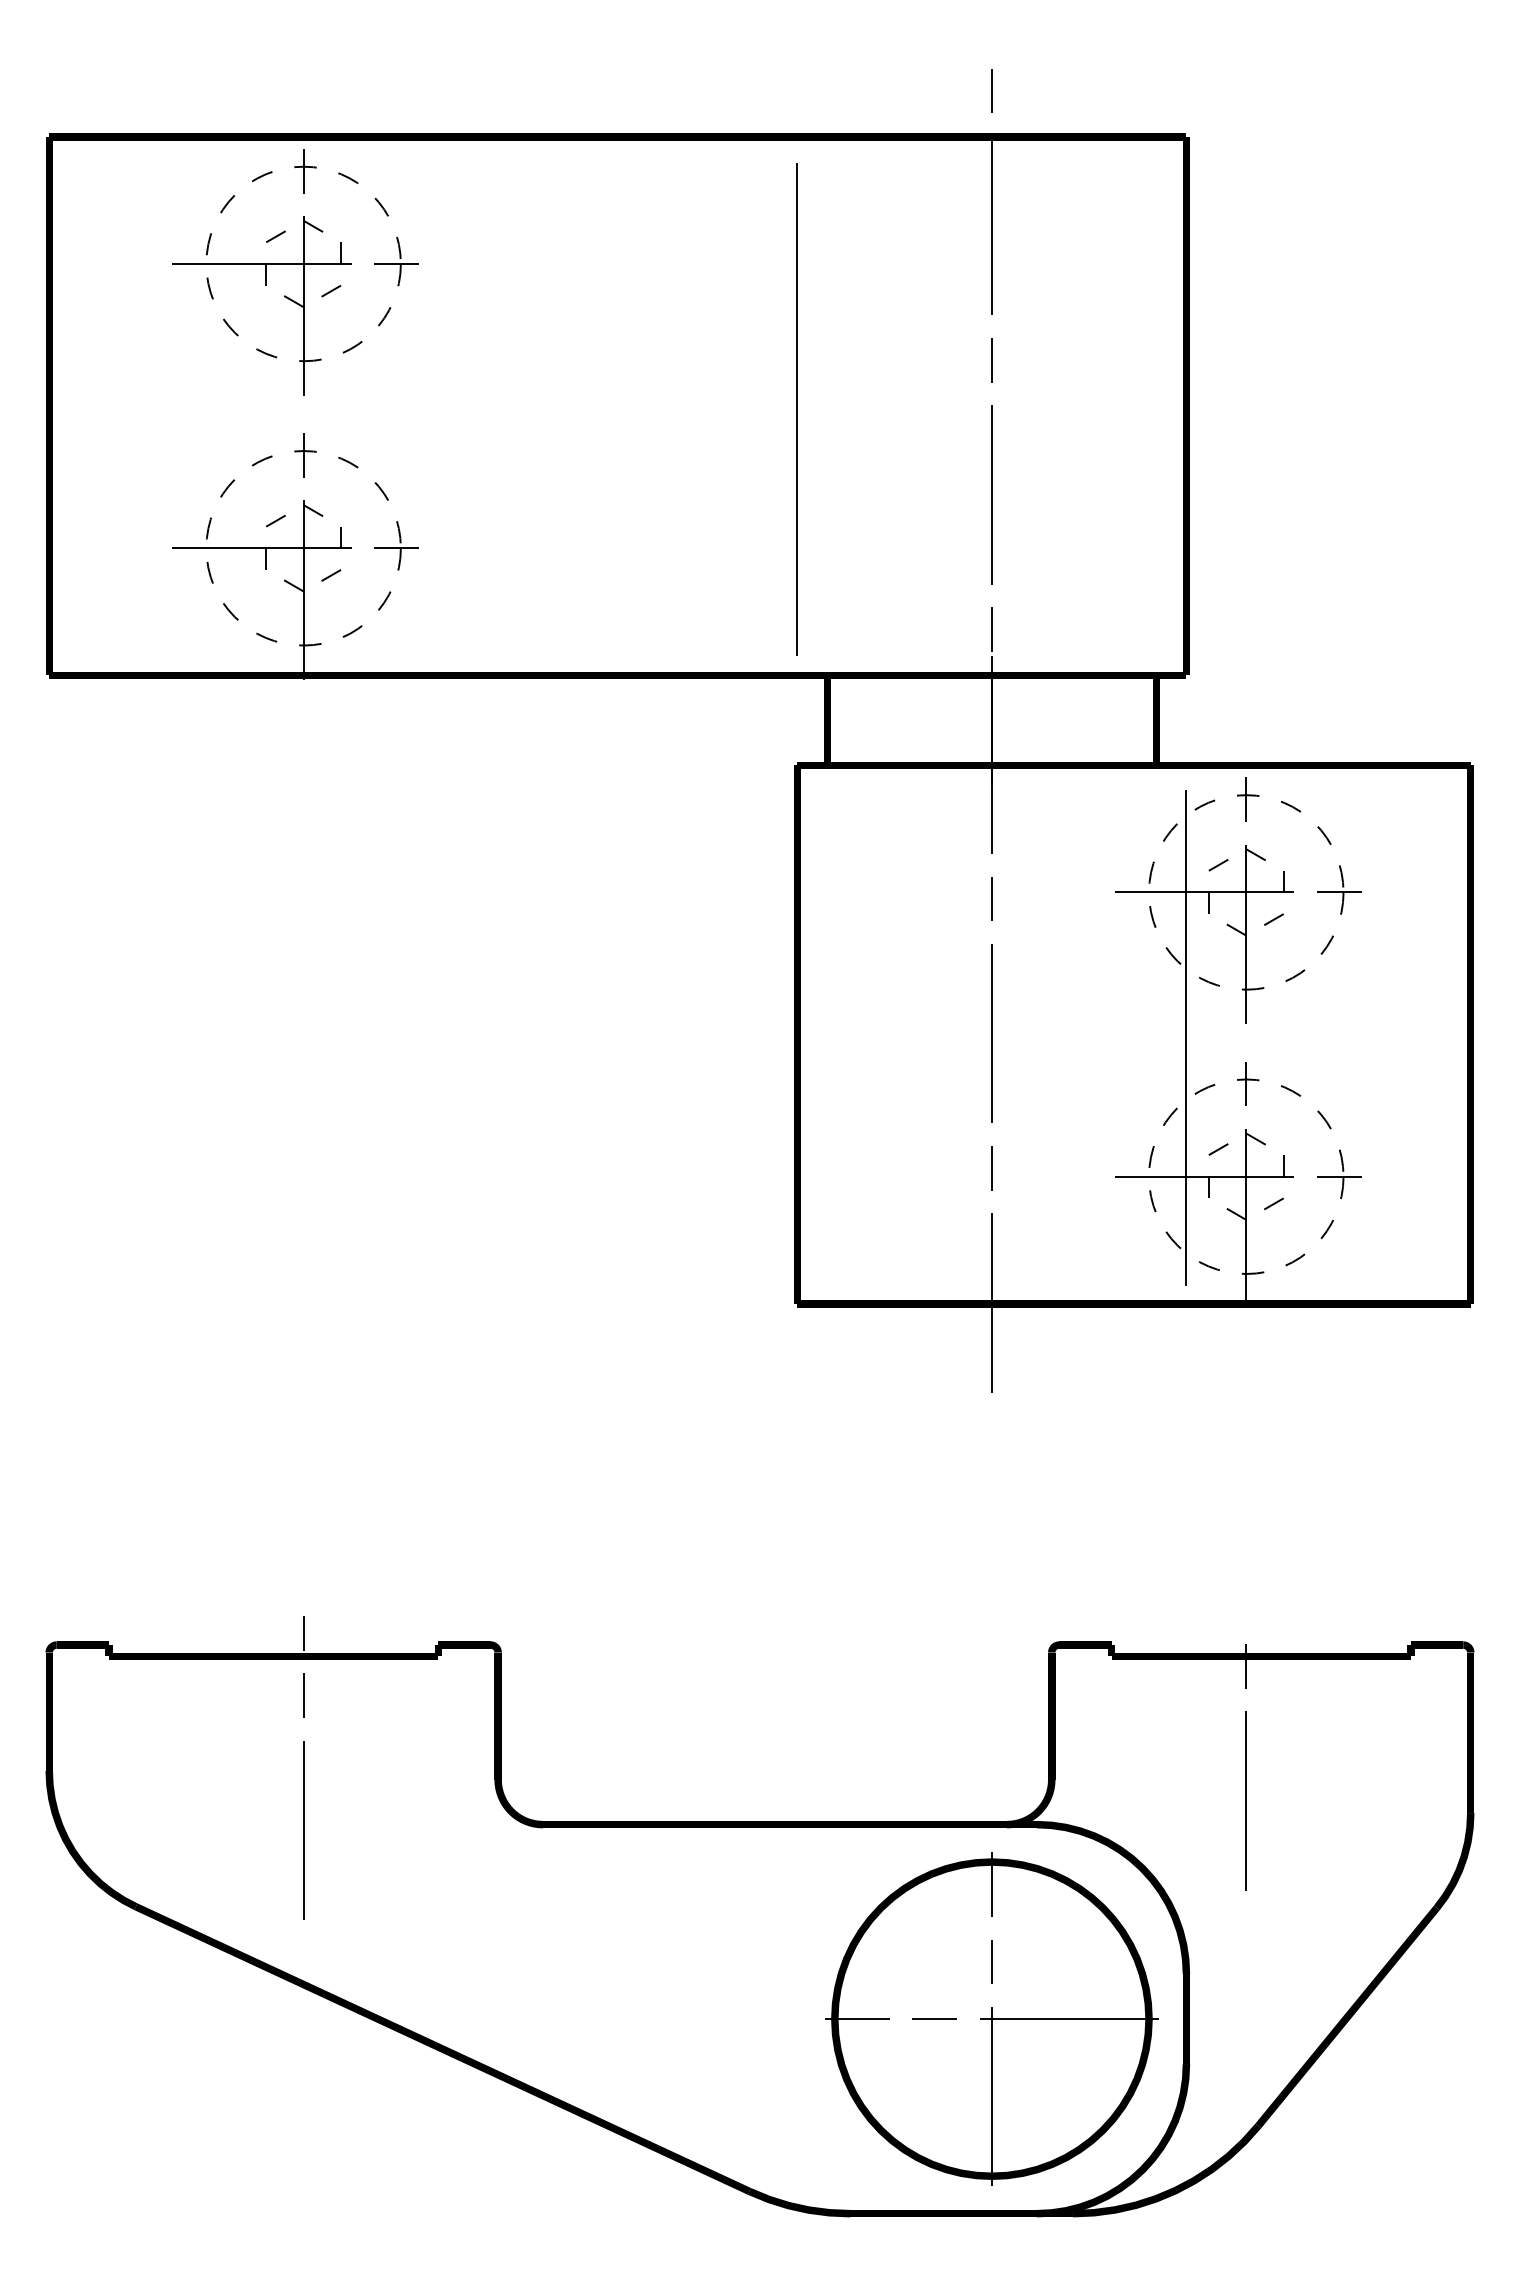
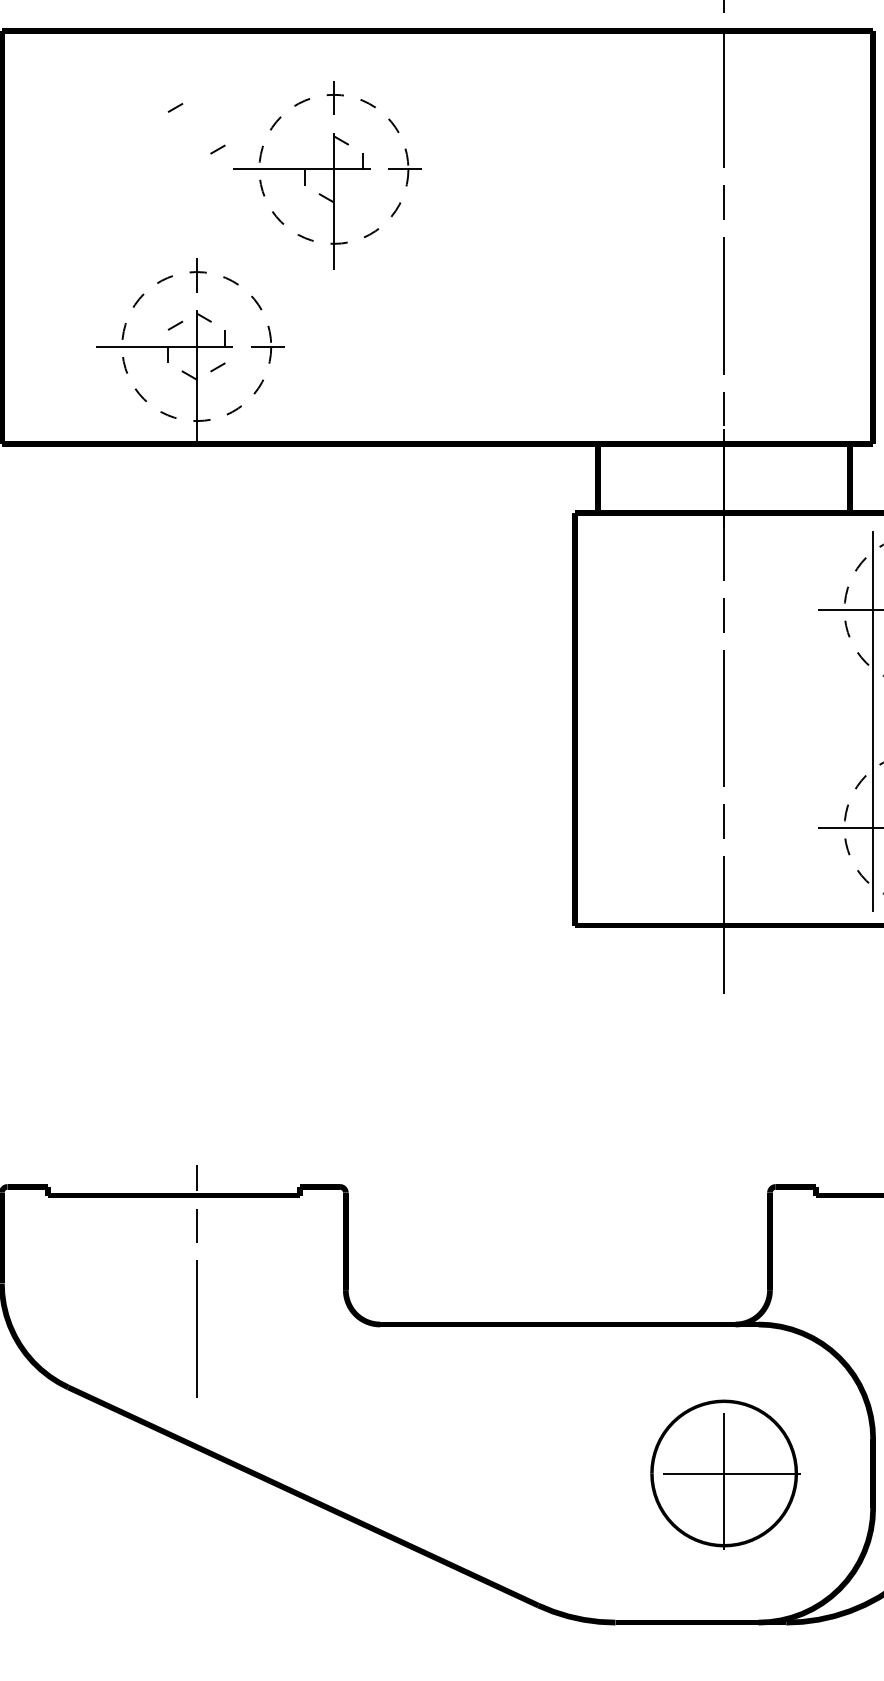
part: (295, 264) -> (327, 169), moved
line: (797, 409) -> (575, 240), removed
part: (991, 2018) -> (723, 1473), size x0.6

